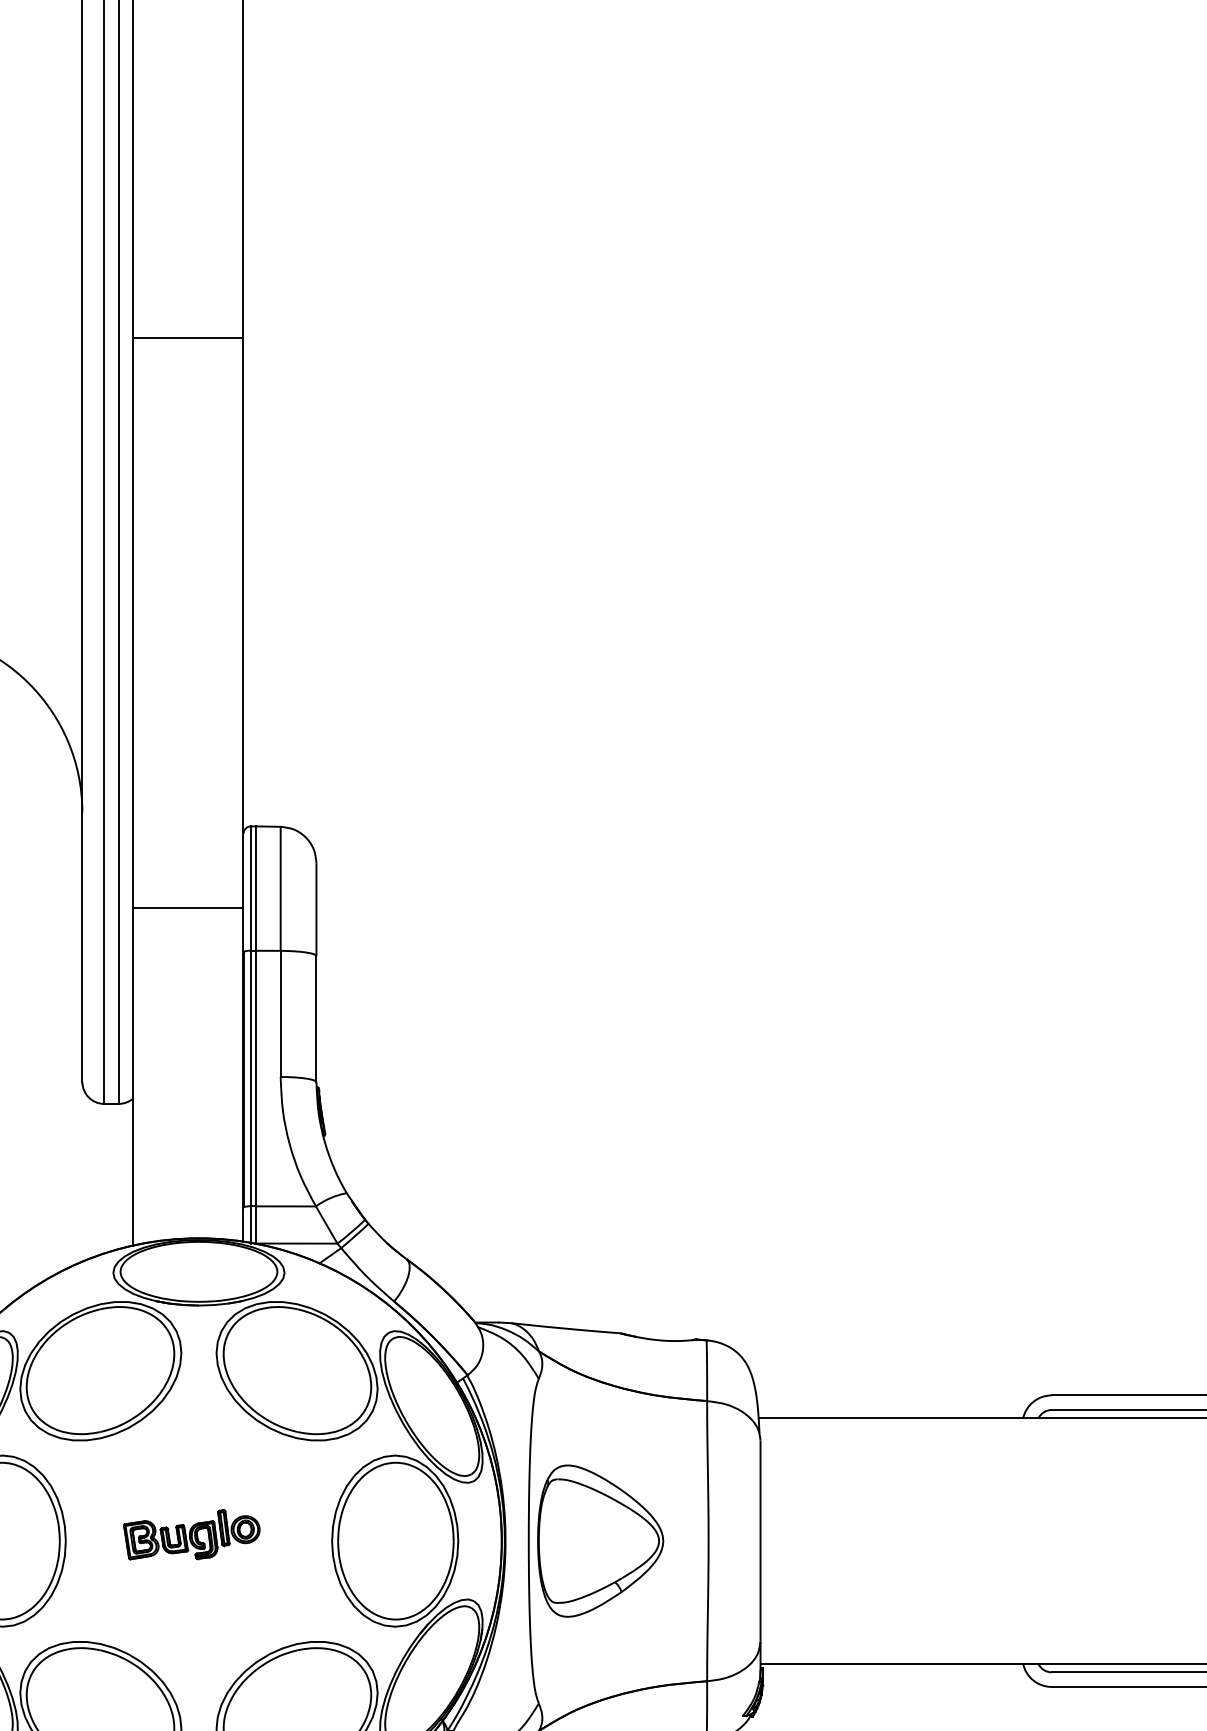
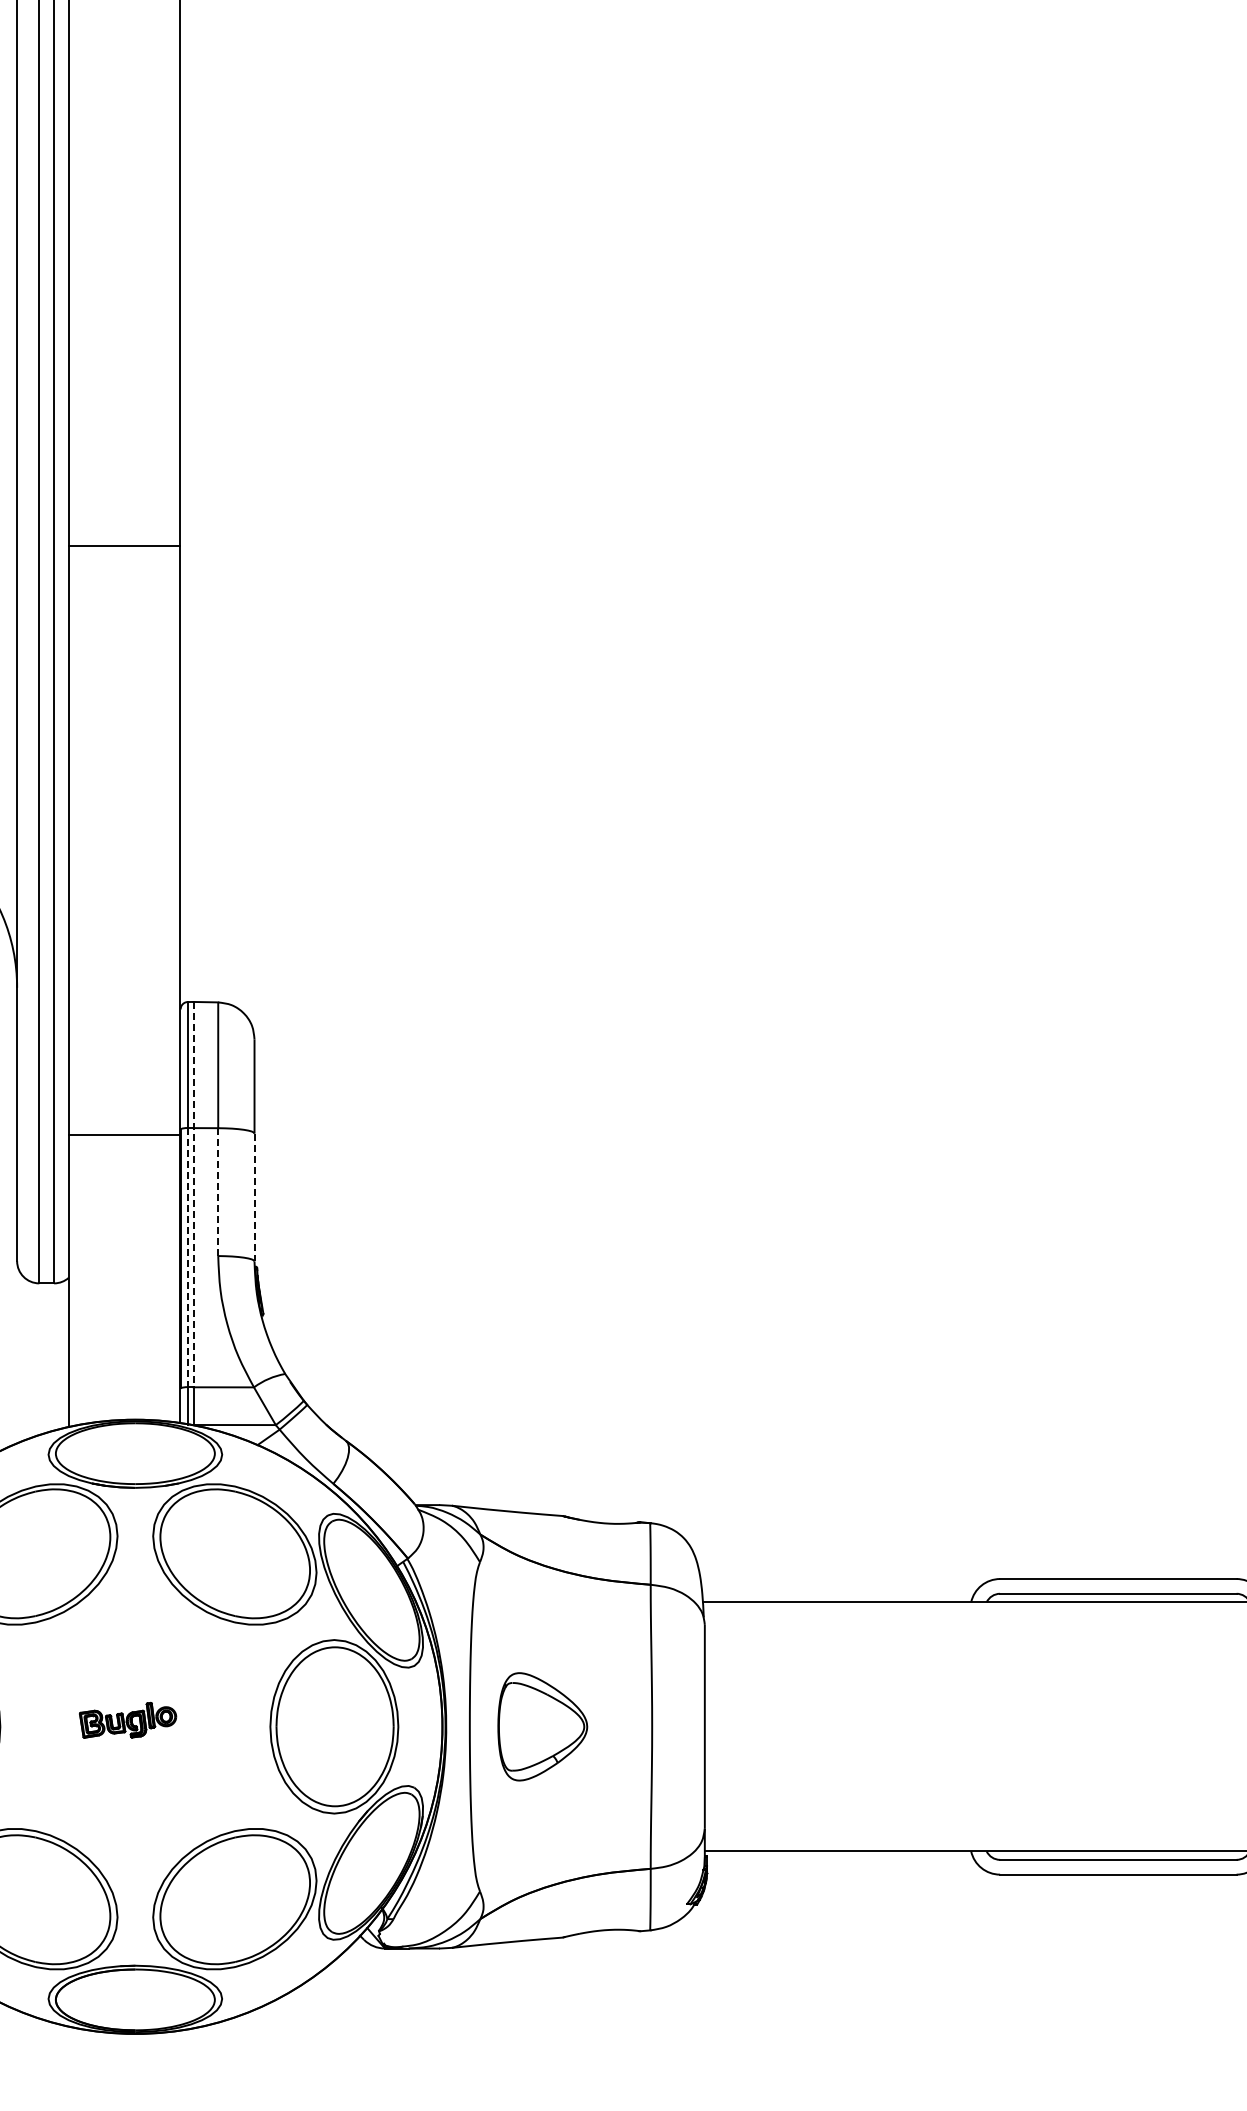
line: (187, 337) -> (123, 546), moved
line: (187, 907) -> (123, 1134), moved
line: (280, 1014) -> (218, 1192), solid -> dashed
line: (256, 1016) -> (193, 1194), solid -> dashed
line: (316, 1019) -> (254, 1197), solid -> dashed
line: (250, 1078) -> (187, 1257), solid -> dashed
part: (191, 1534) -> (127, 1720), size x0.7
part: (600, 1540) -> (542, 1726), size x0.7

